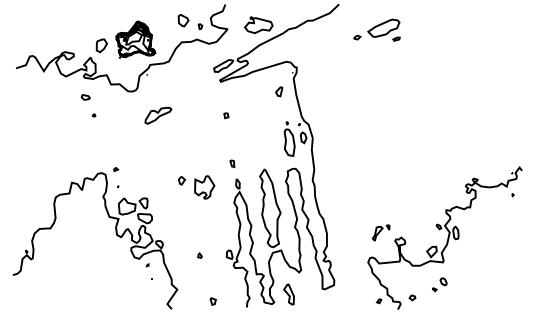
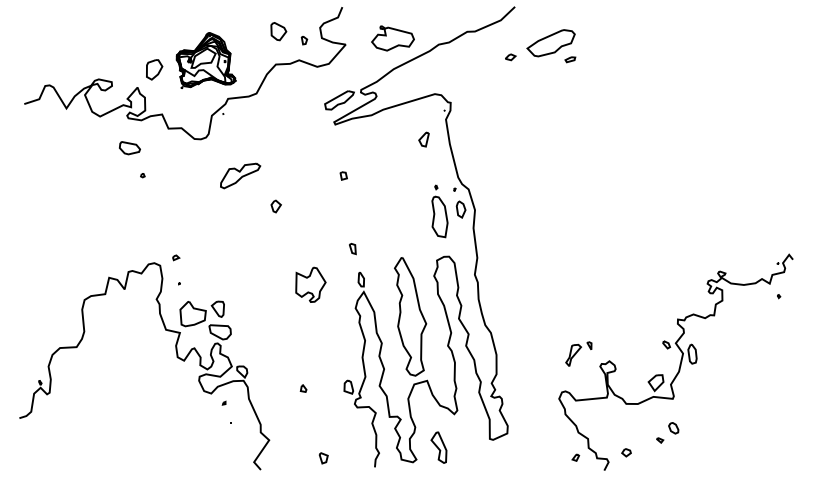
part: (376, 29) -> (539, 45), moved
part: (85, 97) -> (129, 148), size x1.67
part: (181, 180) -> (275, 206), moved

